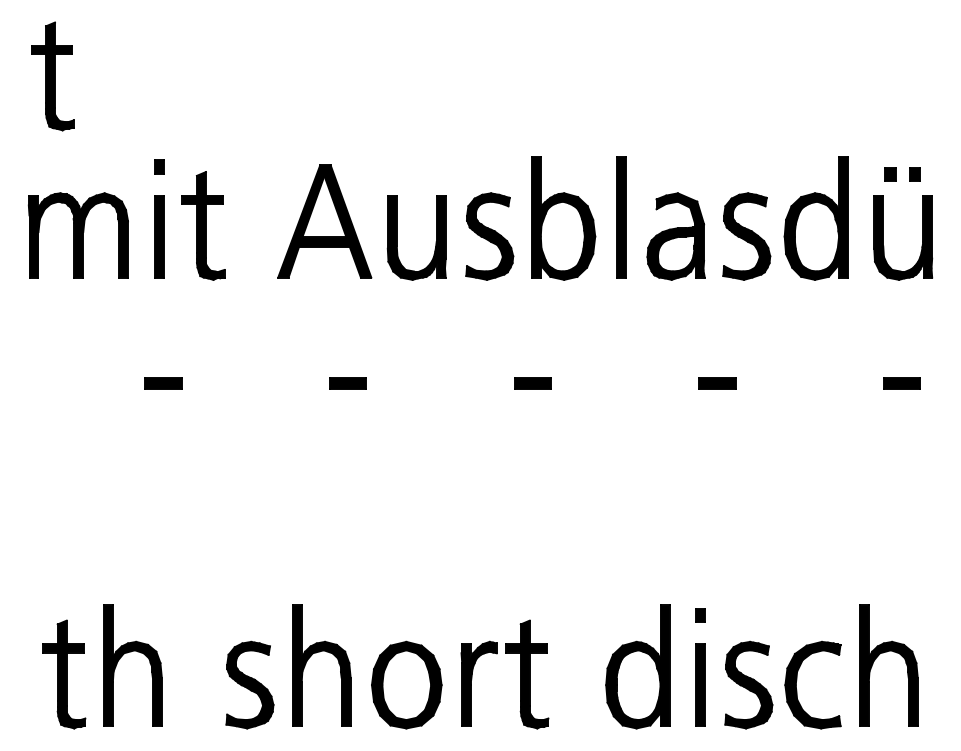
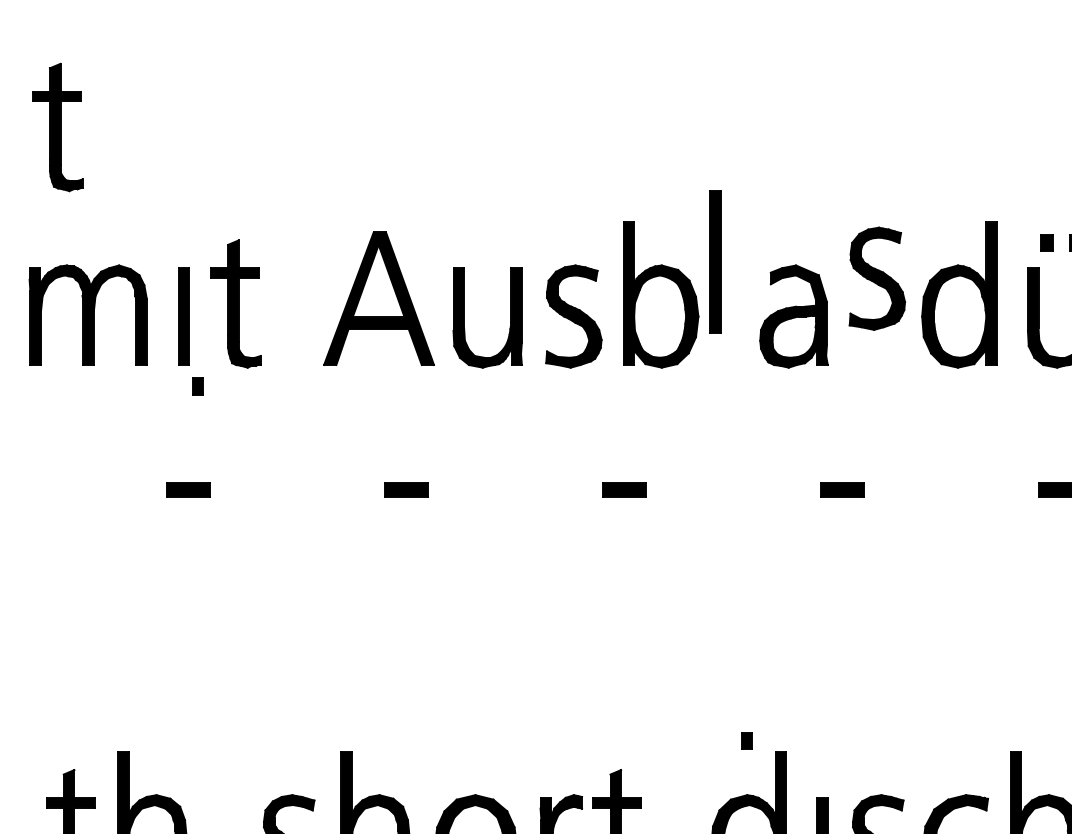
part: (159, 166) -> (198, 386), moved
part: (621, 217) -> (715, 262), moved
part: (746, 236) -> (877, 278), moved
part: (700, 615) -> (747, 741), moved

